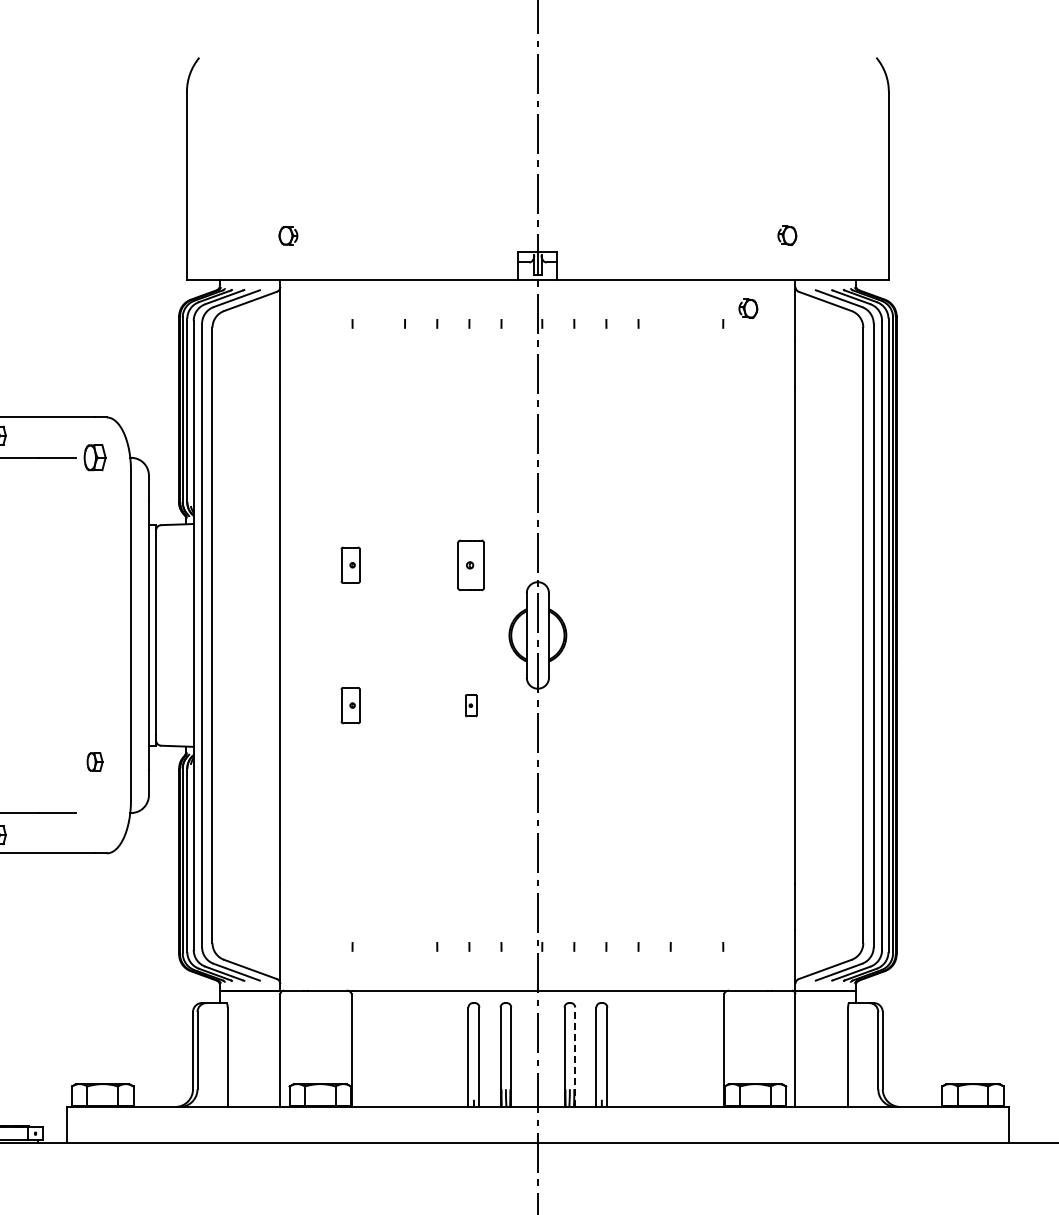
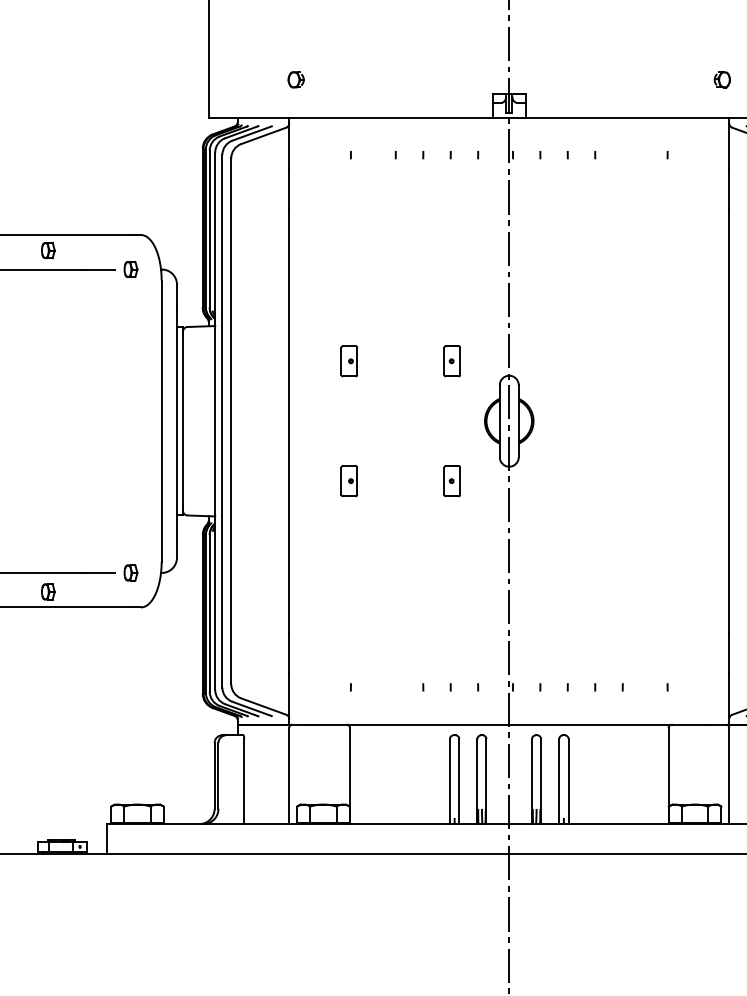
part: (748, 308) -> (689, 141), removed
part: (94, 457) -> (130, 269), size x0.71
part: (471, 564) -> (452, 360), size x0.71
part: (471, 705) -> (452, 481), size x1.67
part: (94, 761) -> (130, 572), moved
line: (575, 1057) -> (541, 781), dashed -> solid

